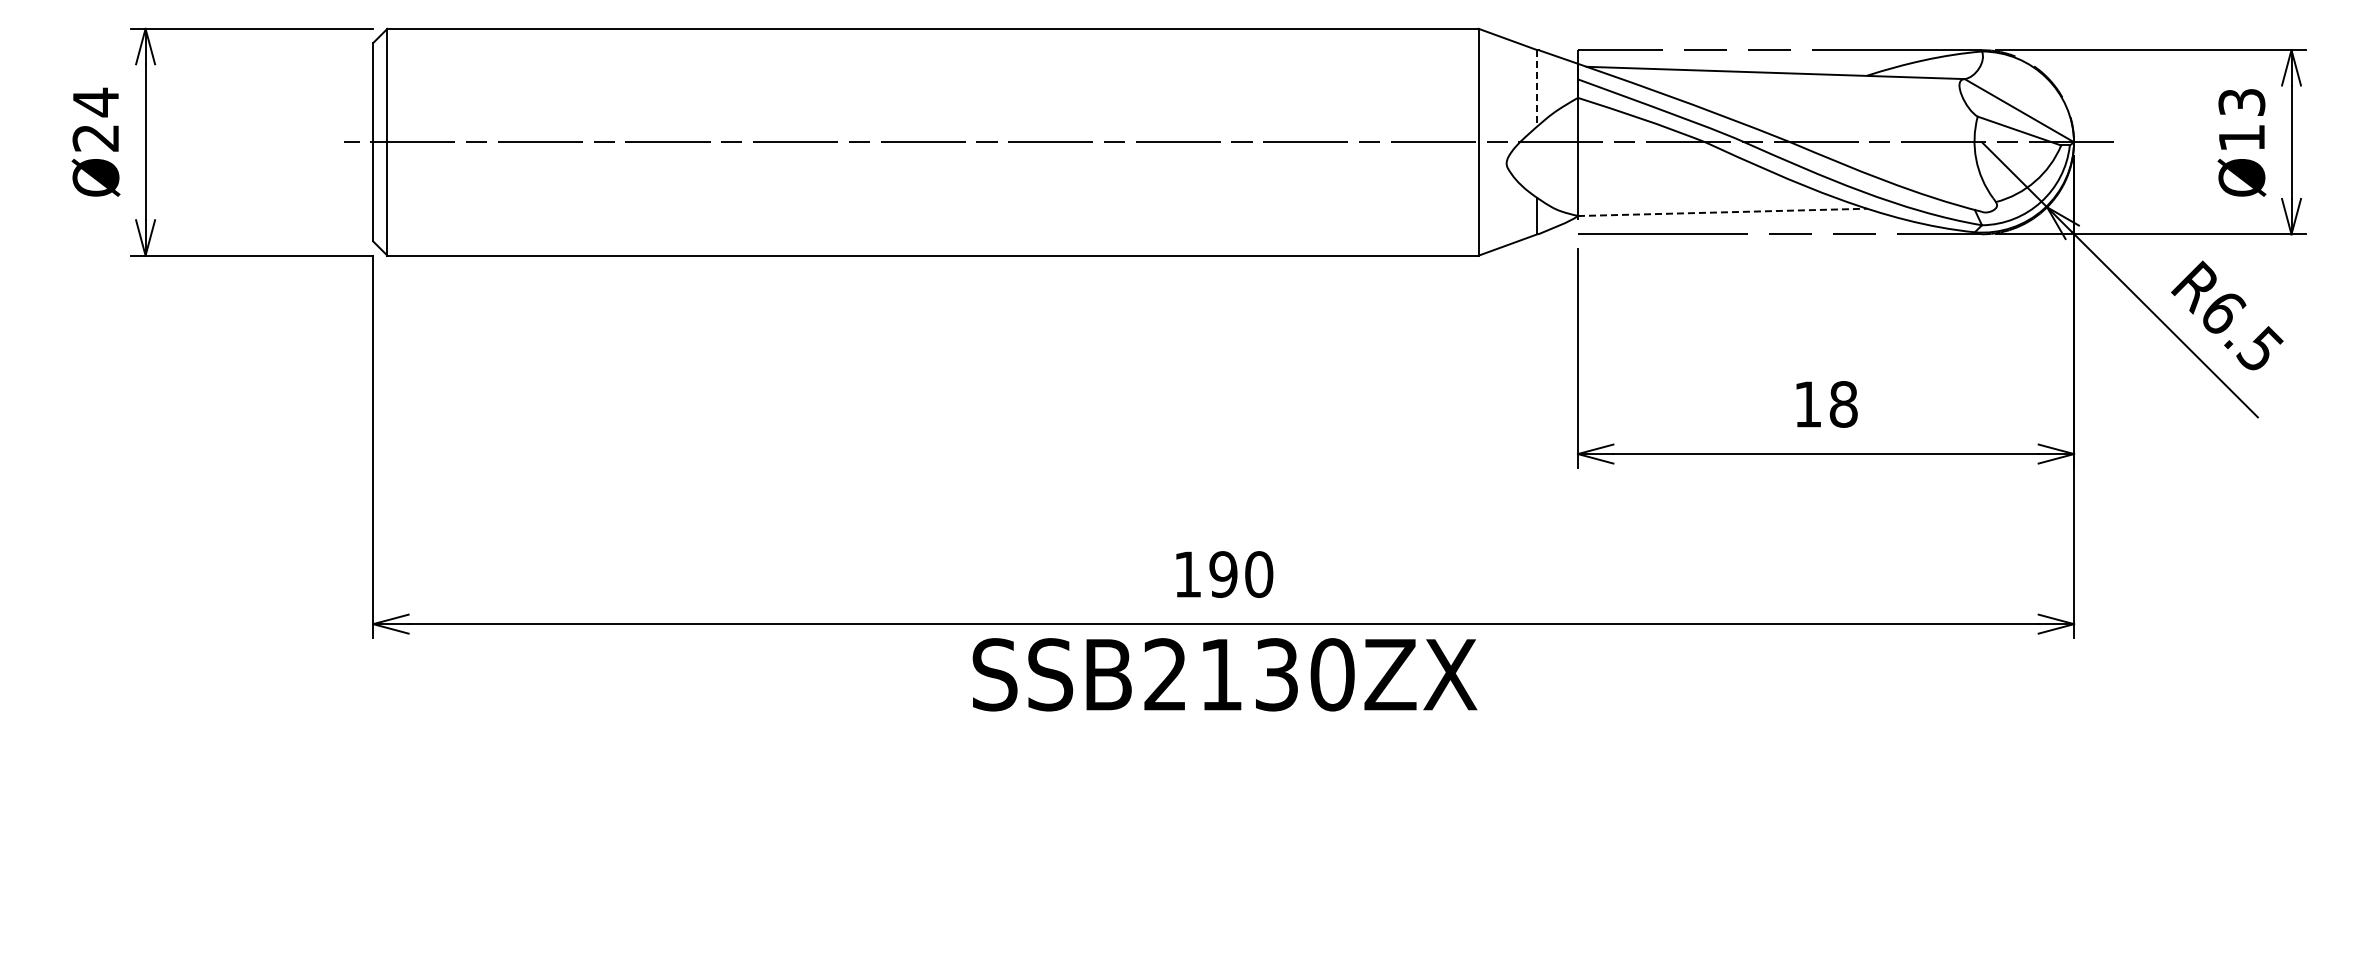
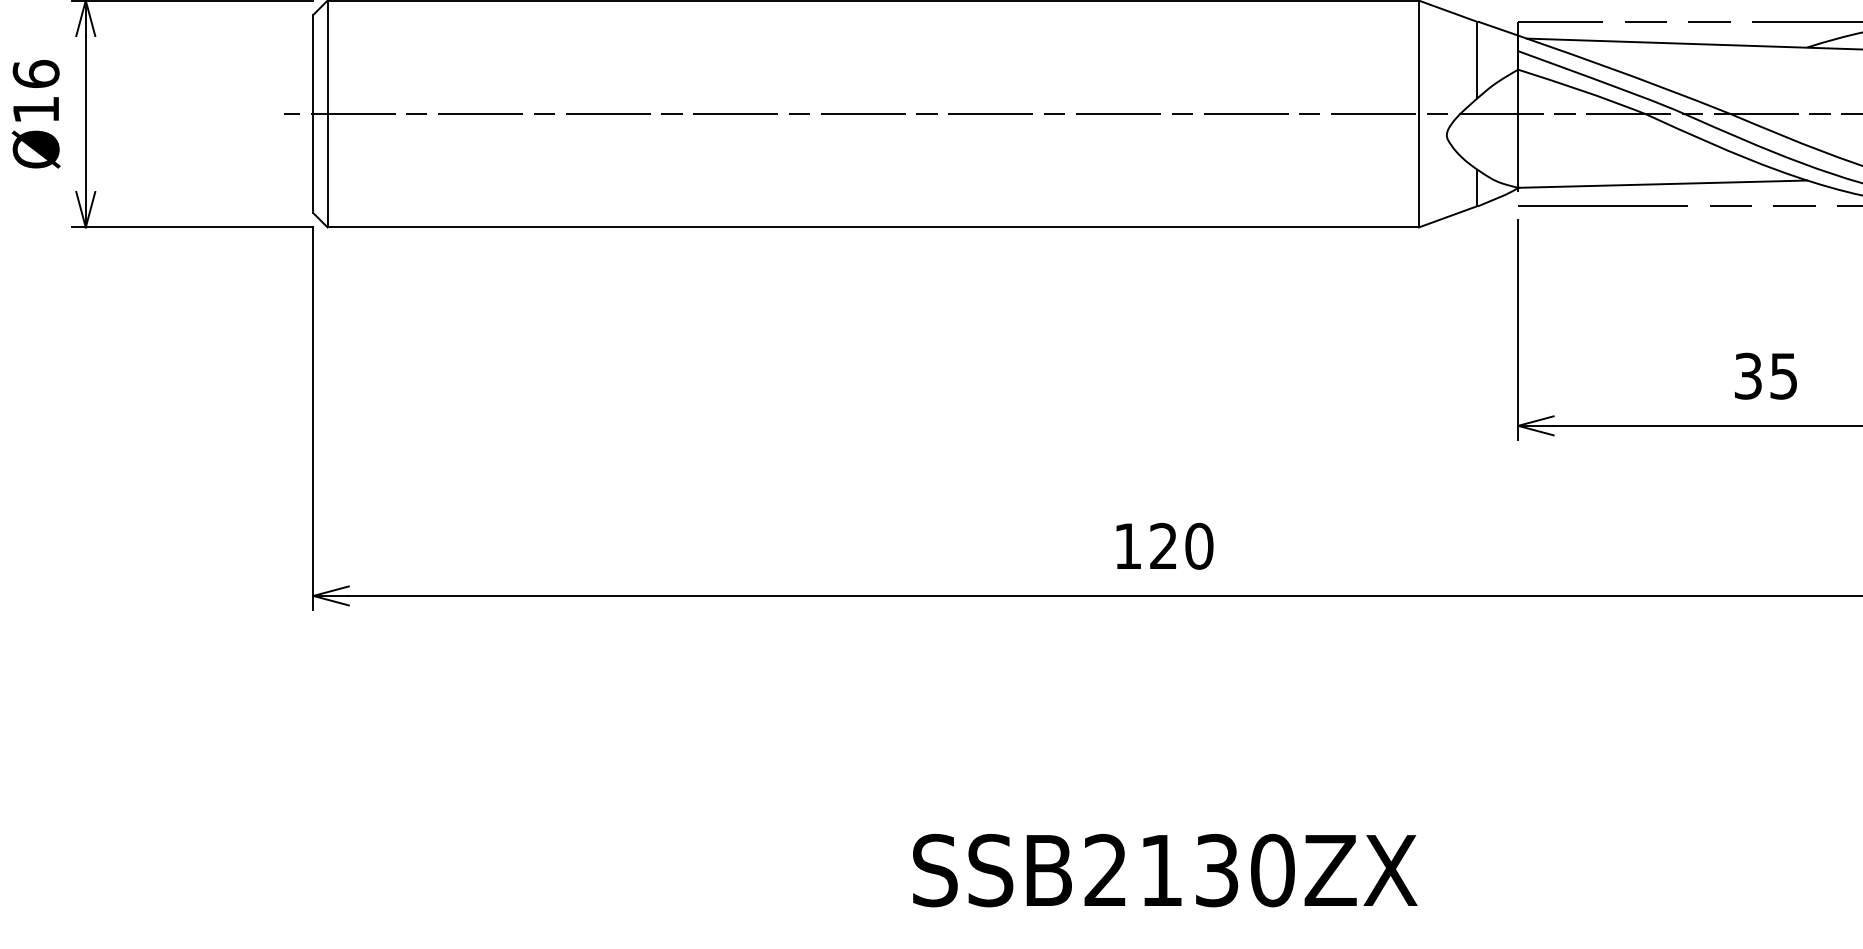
line: (1537, 88) -> (1477, 60), dashed -> solid
text: (95, 119) -> (35, 91), Ø24 -> Ø16
line: (1722, 212) -> (1662, 184), dashed -> solid
text: (1825, 404) -> (1765, 376), 18 -> 35
text: (1223, 574) -> (1163, 546), 190 -> 120
text: (1224, 674) -> (1164, 870), moved

